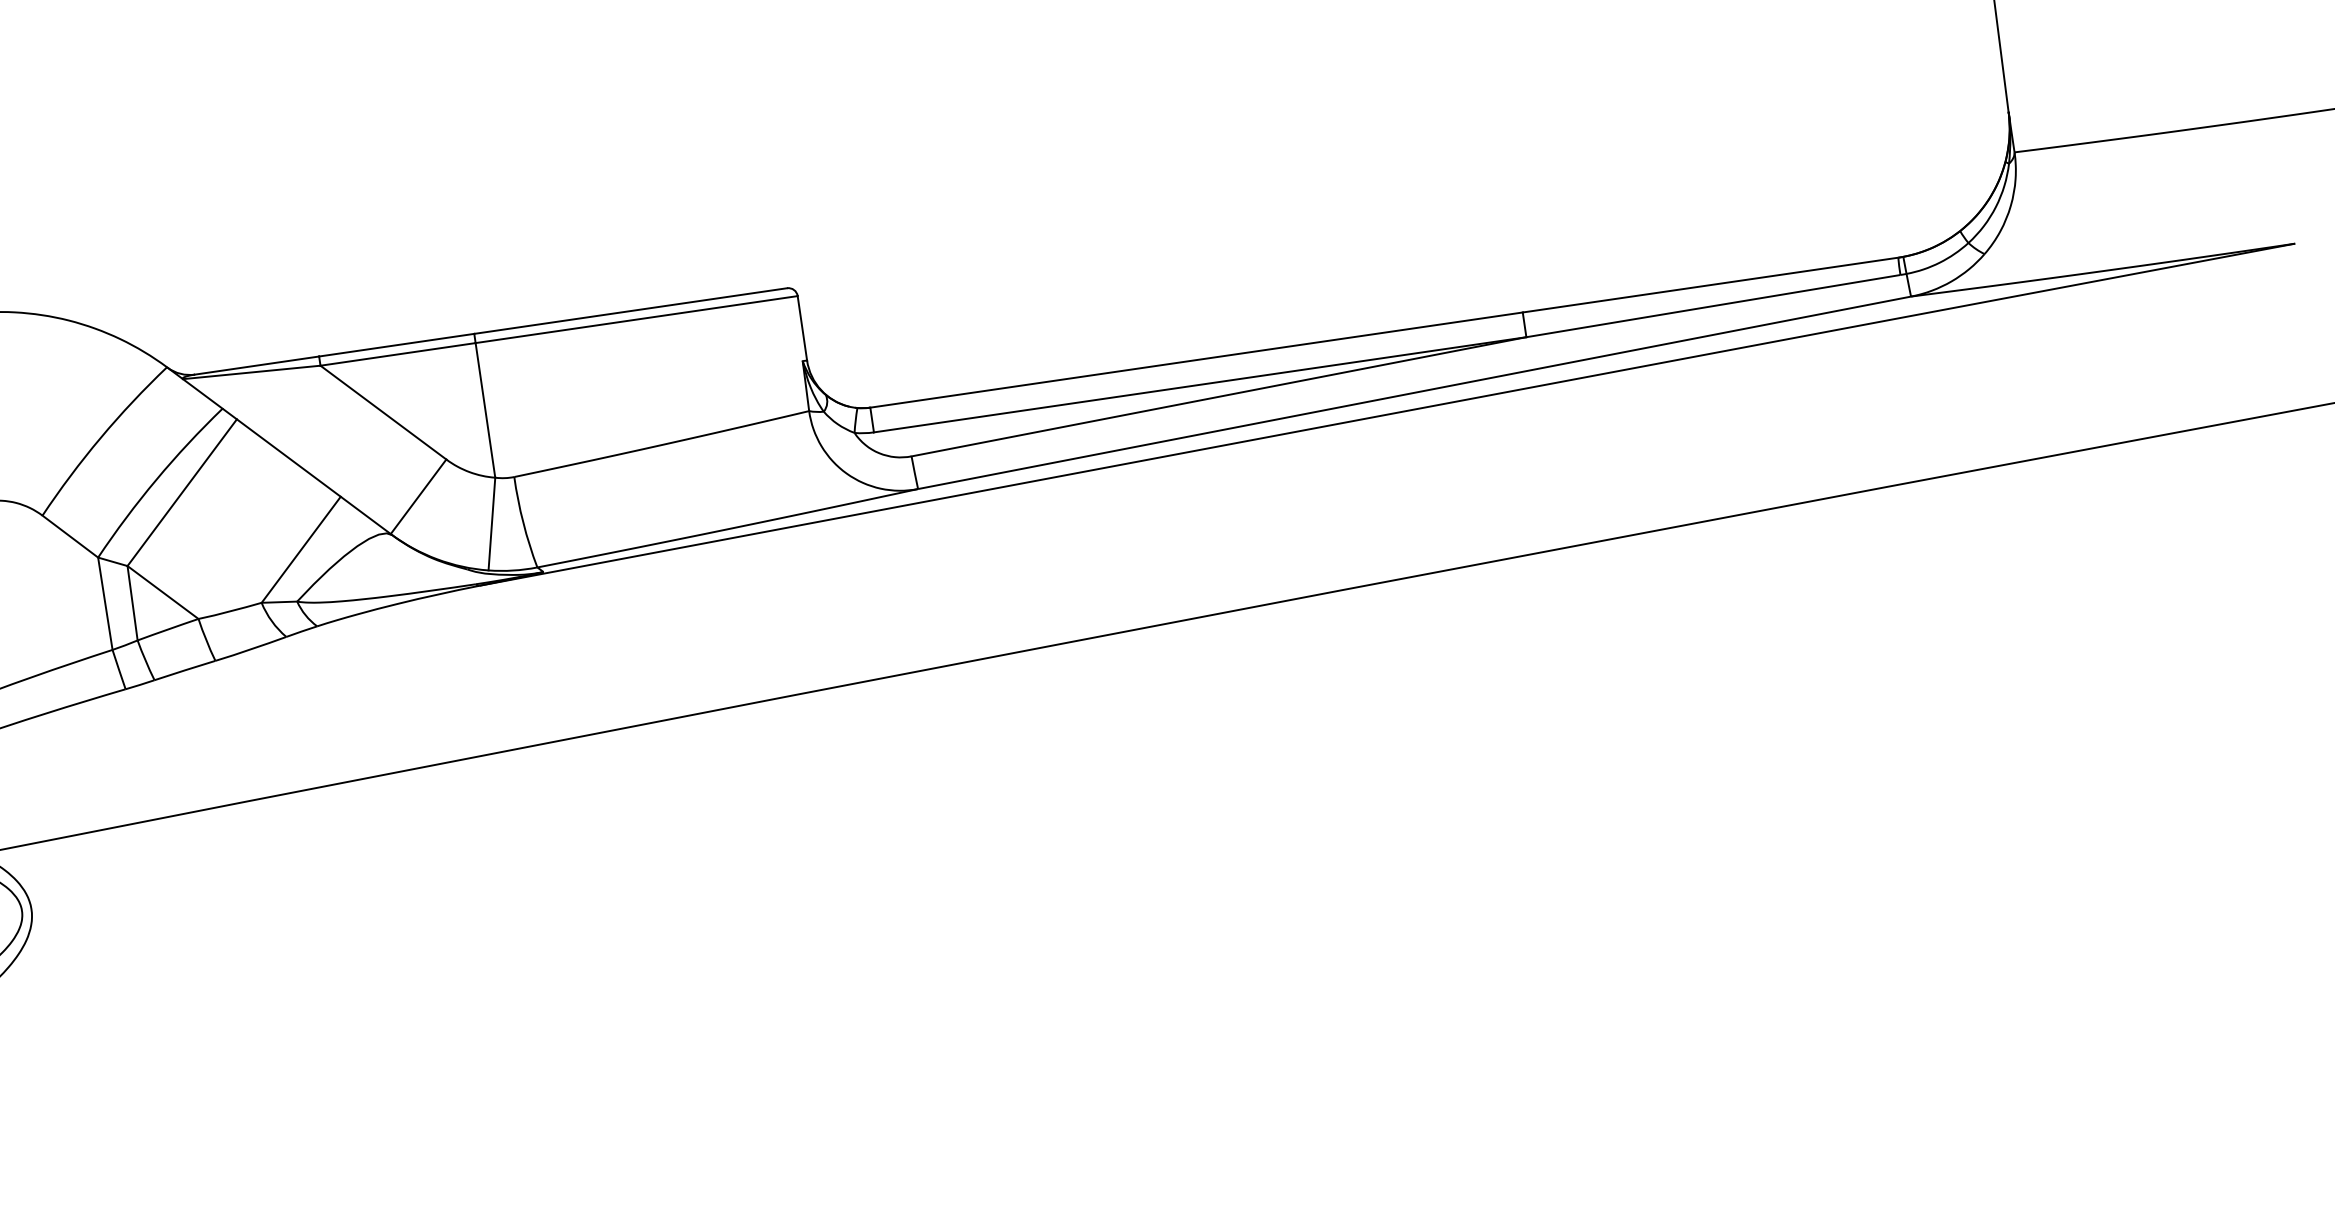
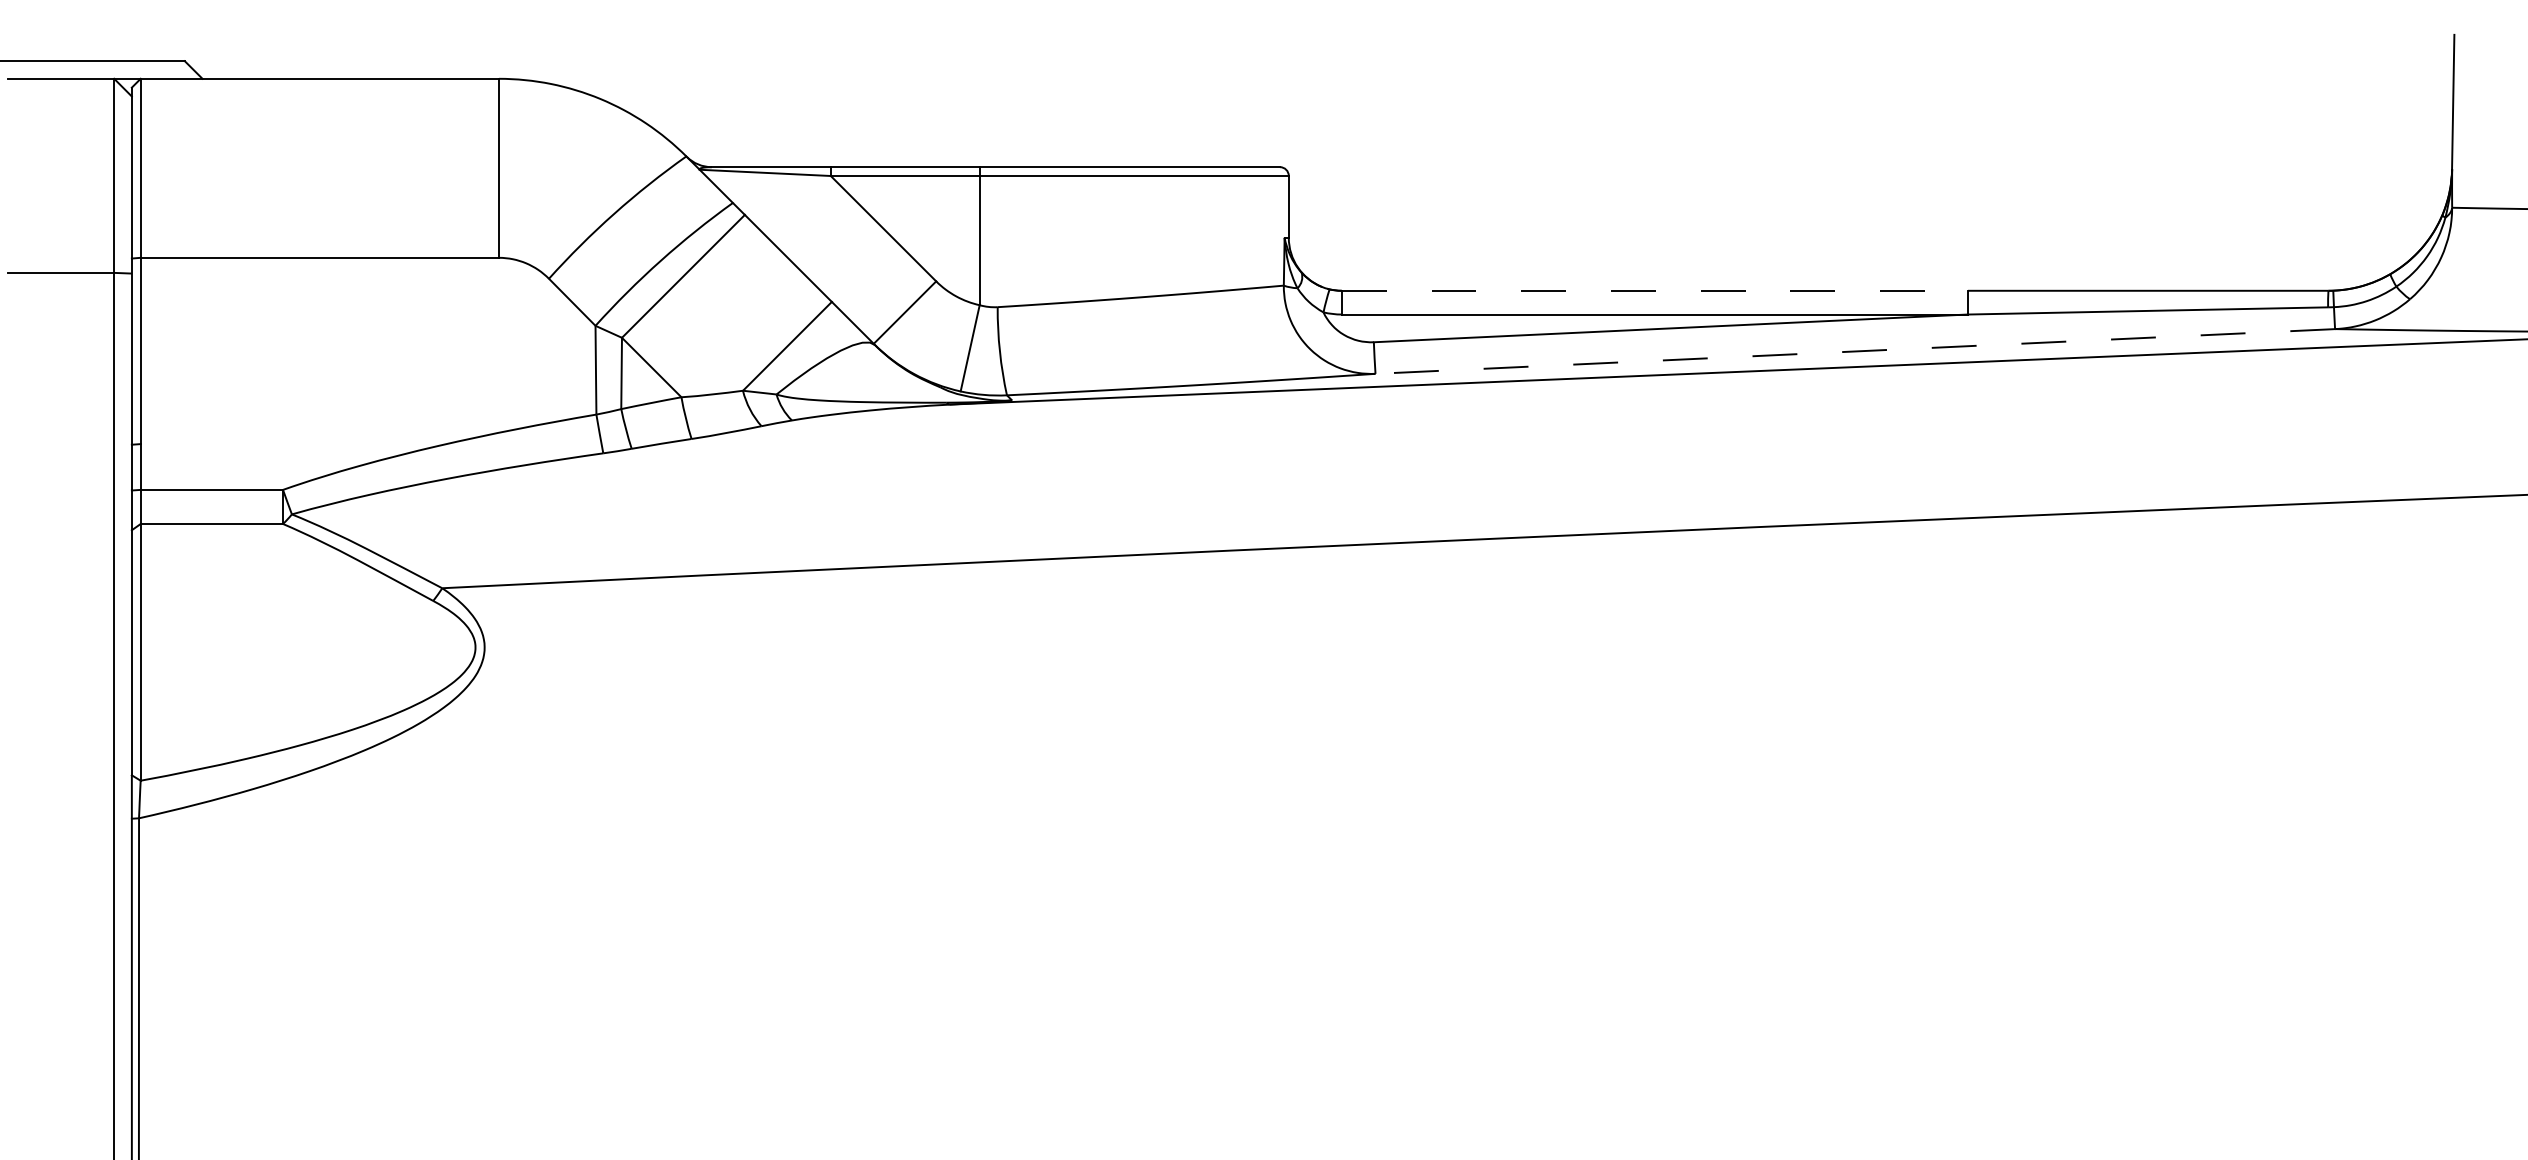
line: (1197, 359) -> (1655, 290), solid -> dashed
line: (1415, 392) -> (1856, 351), solid -> dashed

